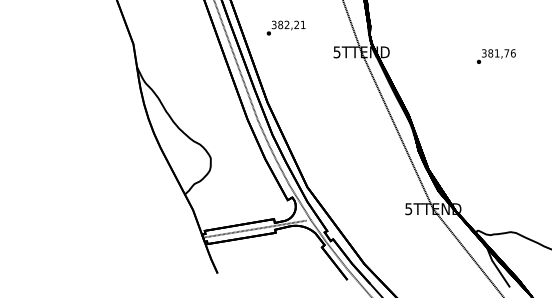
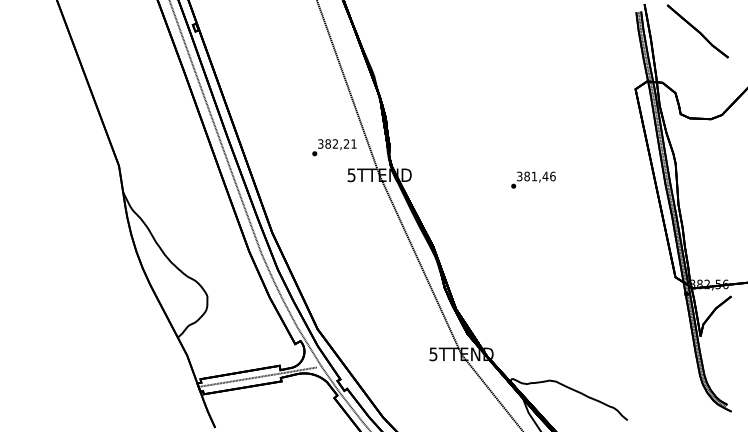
text: (286, 28) -> (334, 147), moved
text: (506, 53) -> (545, 176), 381,76 -> 381,46

